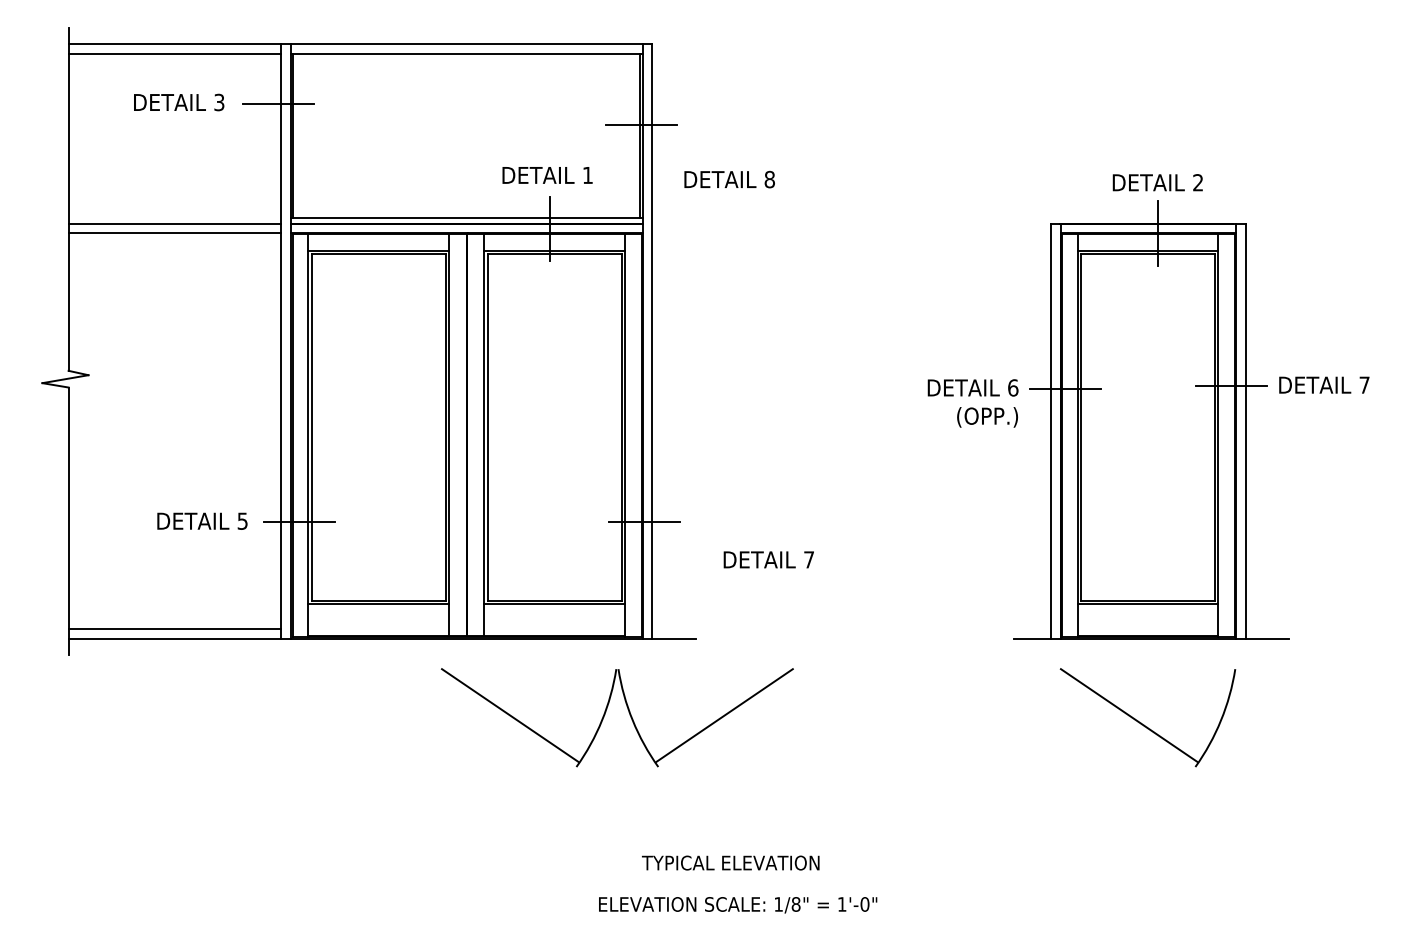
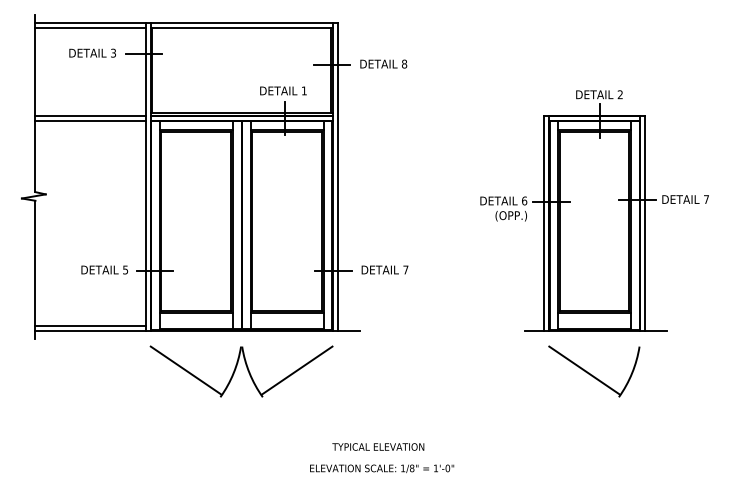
text: (729, 178) -> (383, 63), moved
text: (767, 558) -> (384, 269), moved
part: (617, 717) -> (241, 371), moved

